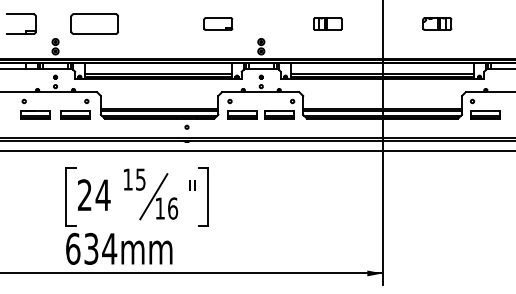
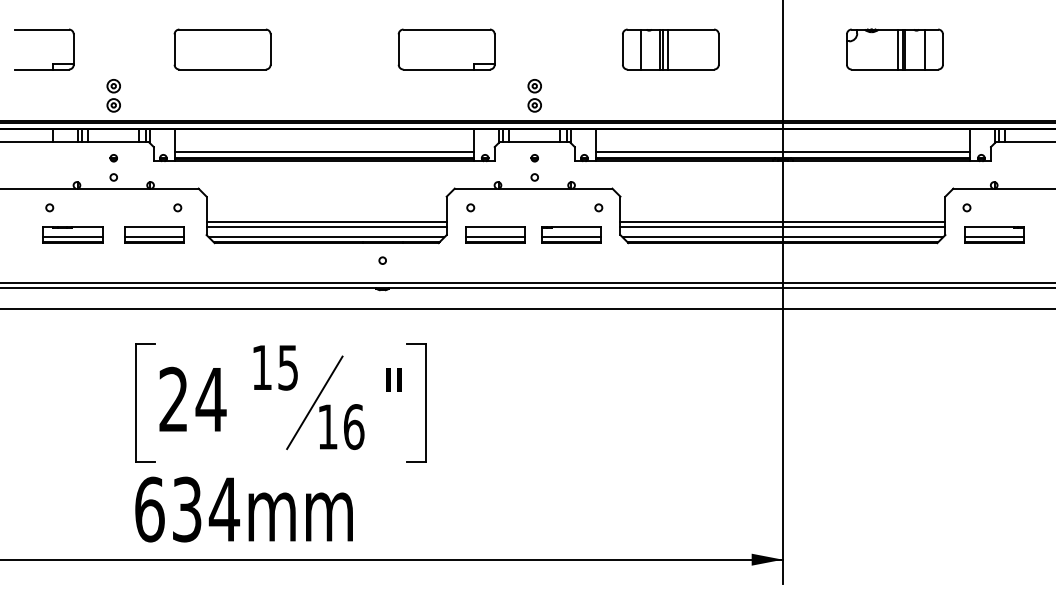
part: (94, 23) -> (222, 48), moved
part: (218, 23) -> (447, 48), size x1.67
part: (327, 23) -> (670, 48), size x1.67
part: (437, 23) -> (895, 48), size x1.67

